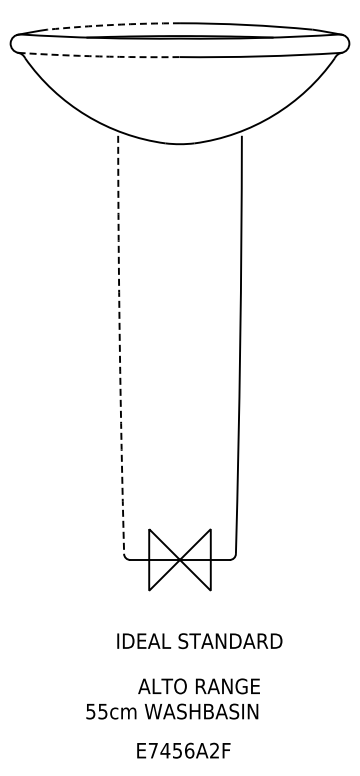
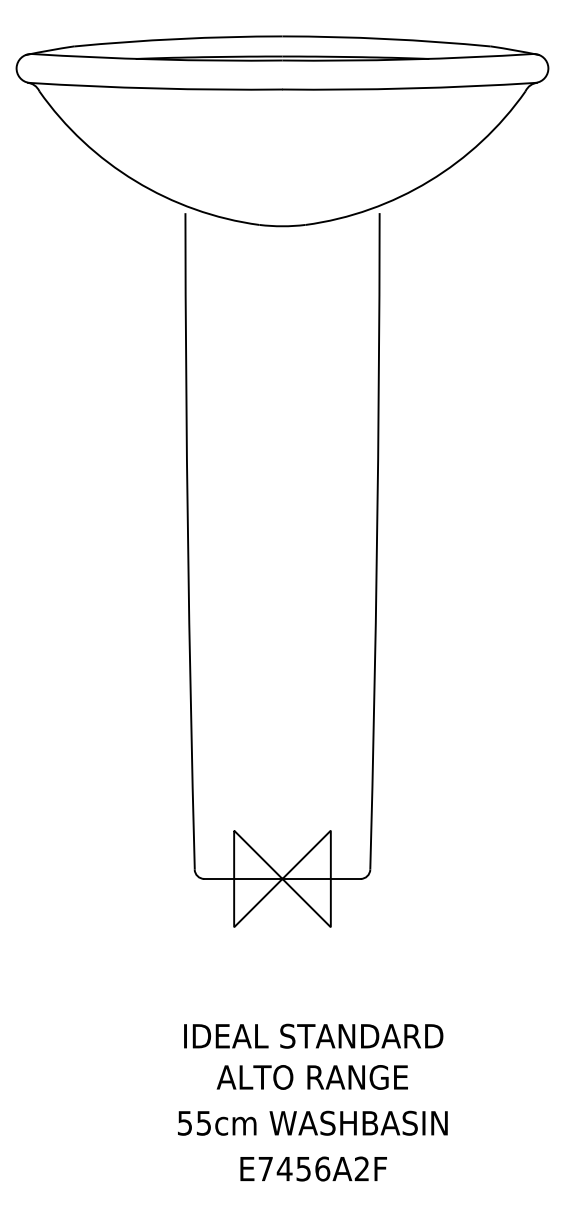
arc: (113, 24) -> (178, 38), dashed -> solid
arc: (99, 56) -> (156, 88), dashed -> solid
arc: (119, 344) -> (187, 540), dashed -> solid
text: (199, 641) -> (313, 1036), moved
text: (172, 711) -> (313, 1123), moved
text: (183, 750) -> (313, 1168), moved

